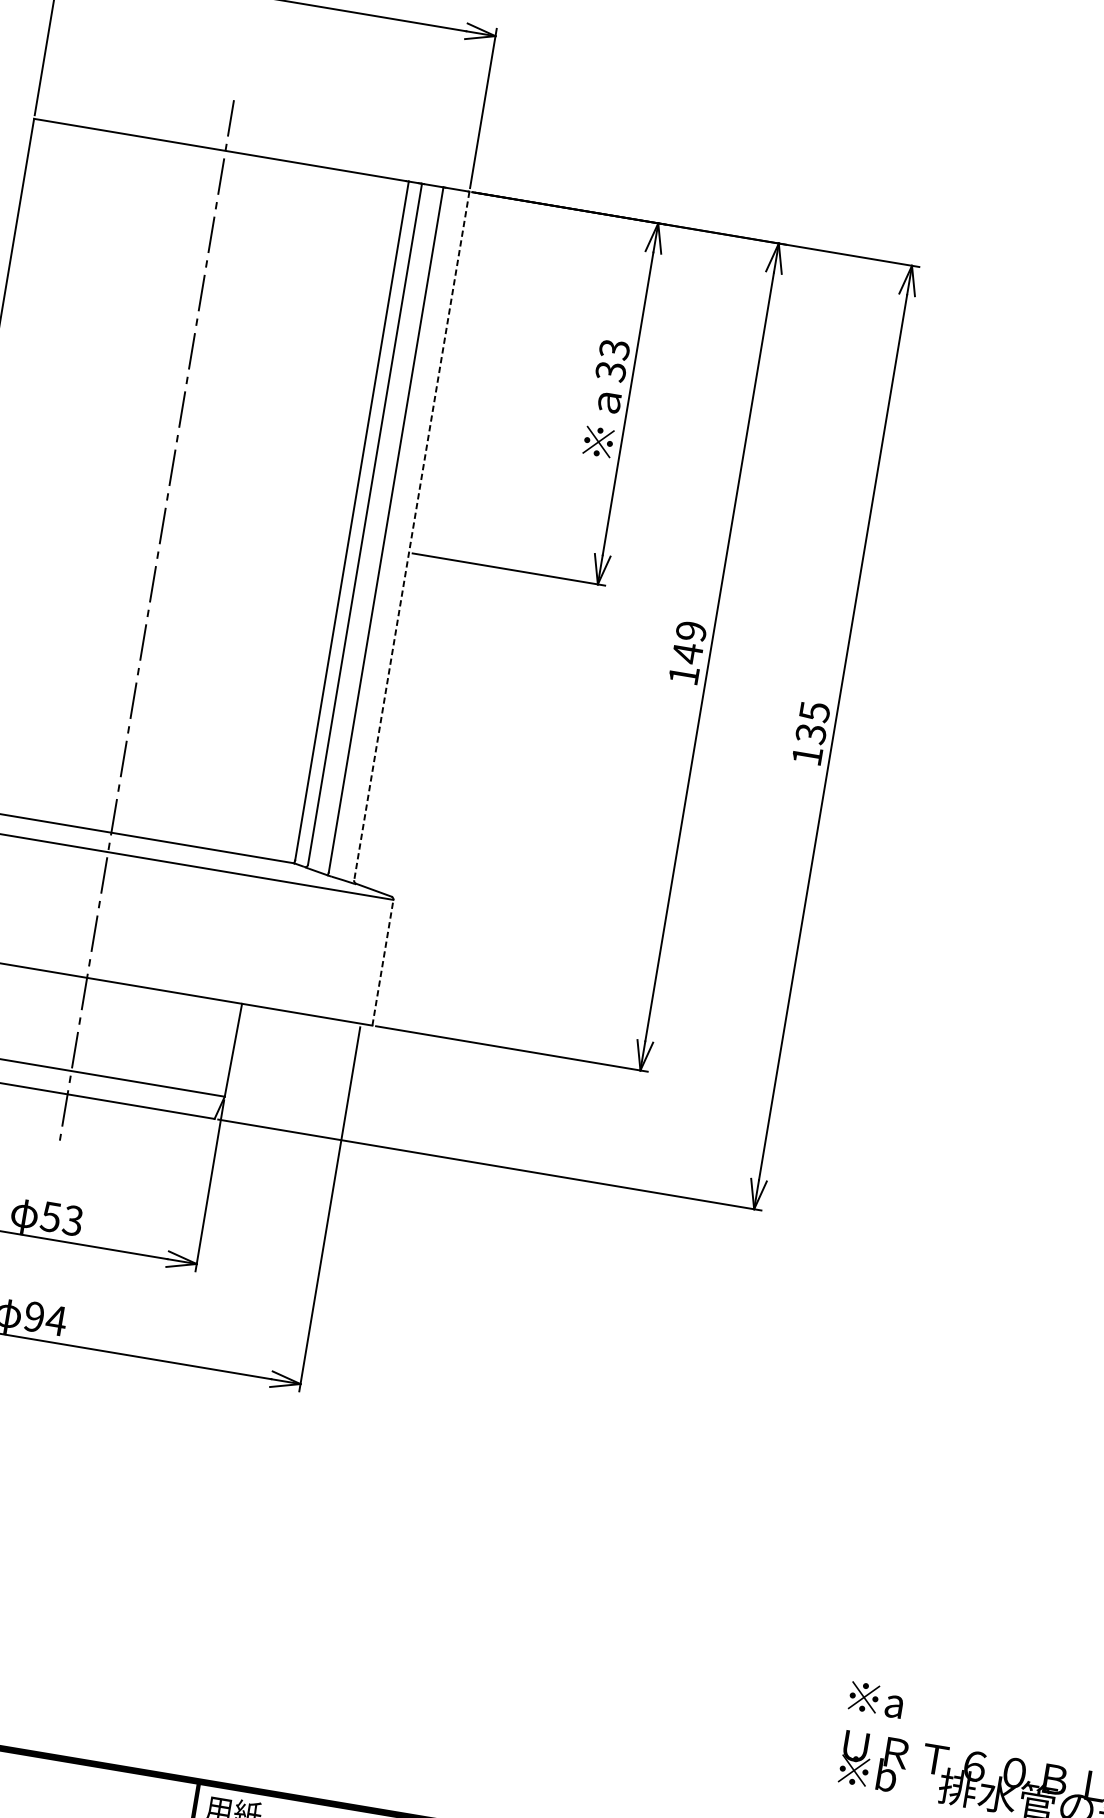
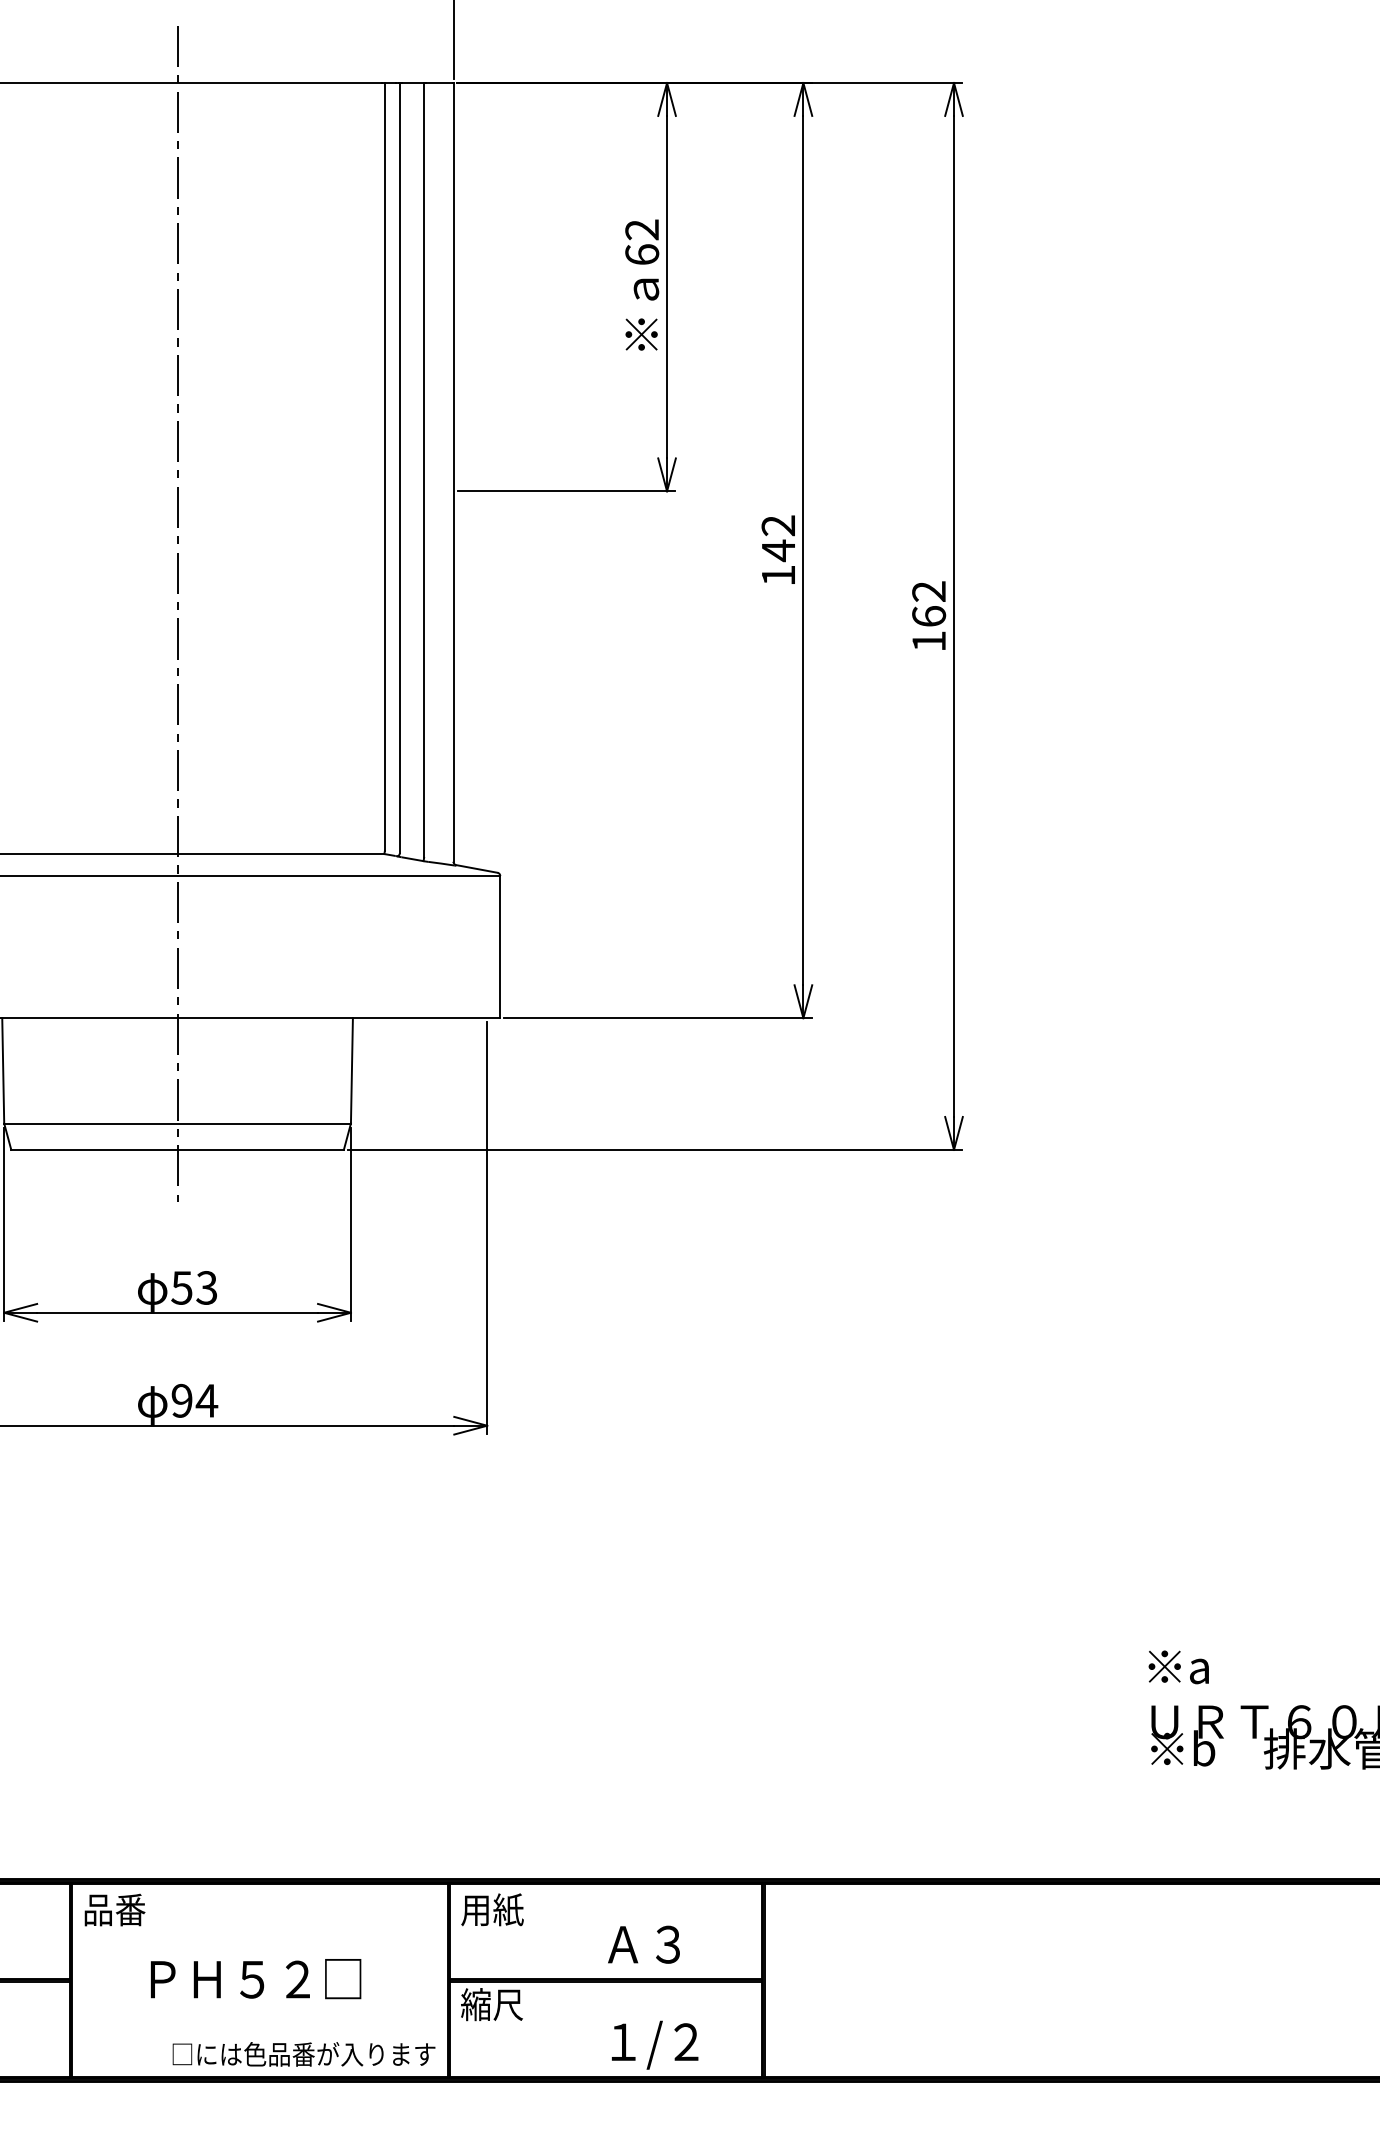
text: (612, 360) -> (642, 242), 33 -> 62
line: (411, 536) -> (453, 472), dashed -> solid
text: (691, 631) -> (778, 525), 149 -> 142
text: (813, 723) -> (929, 604), 135 -> 162
line: (383, 962) -> (500, 946), dashed -> solid

